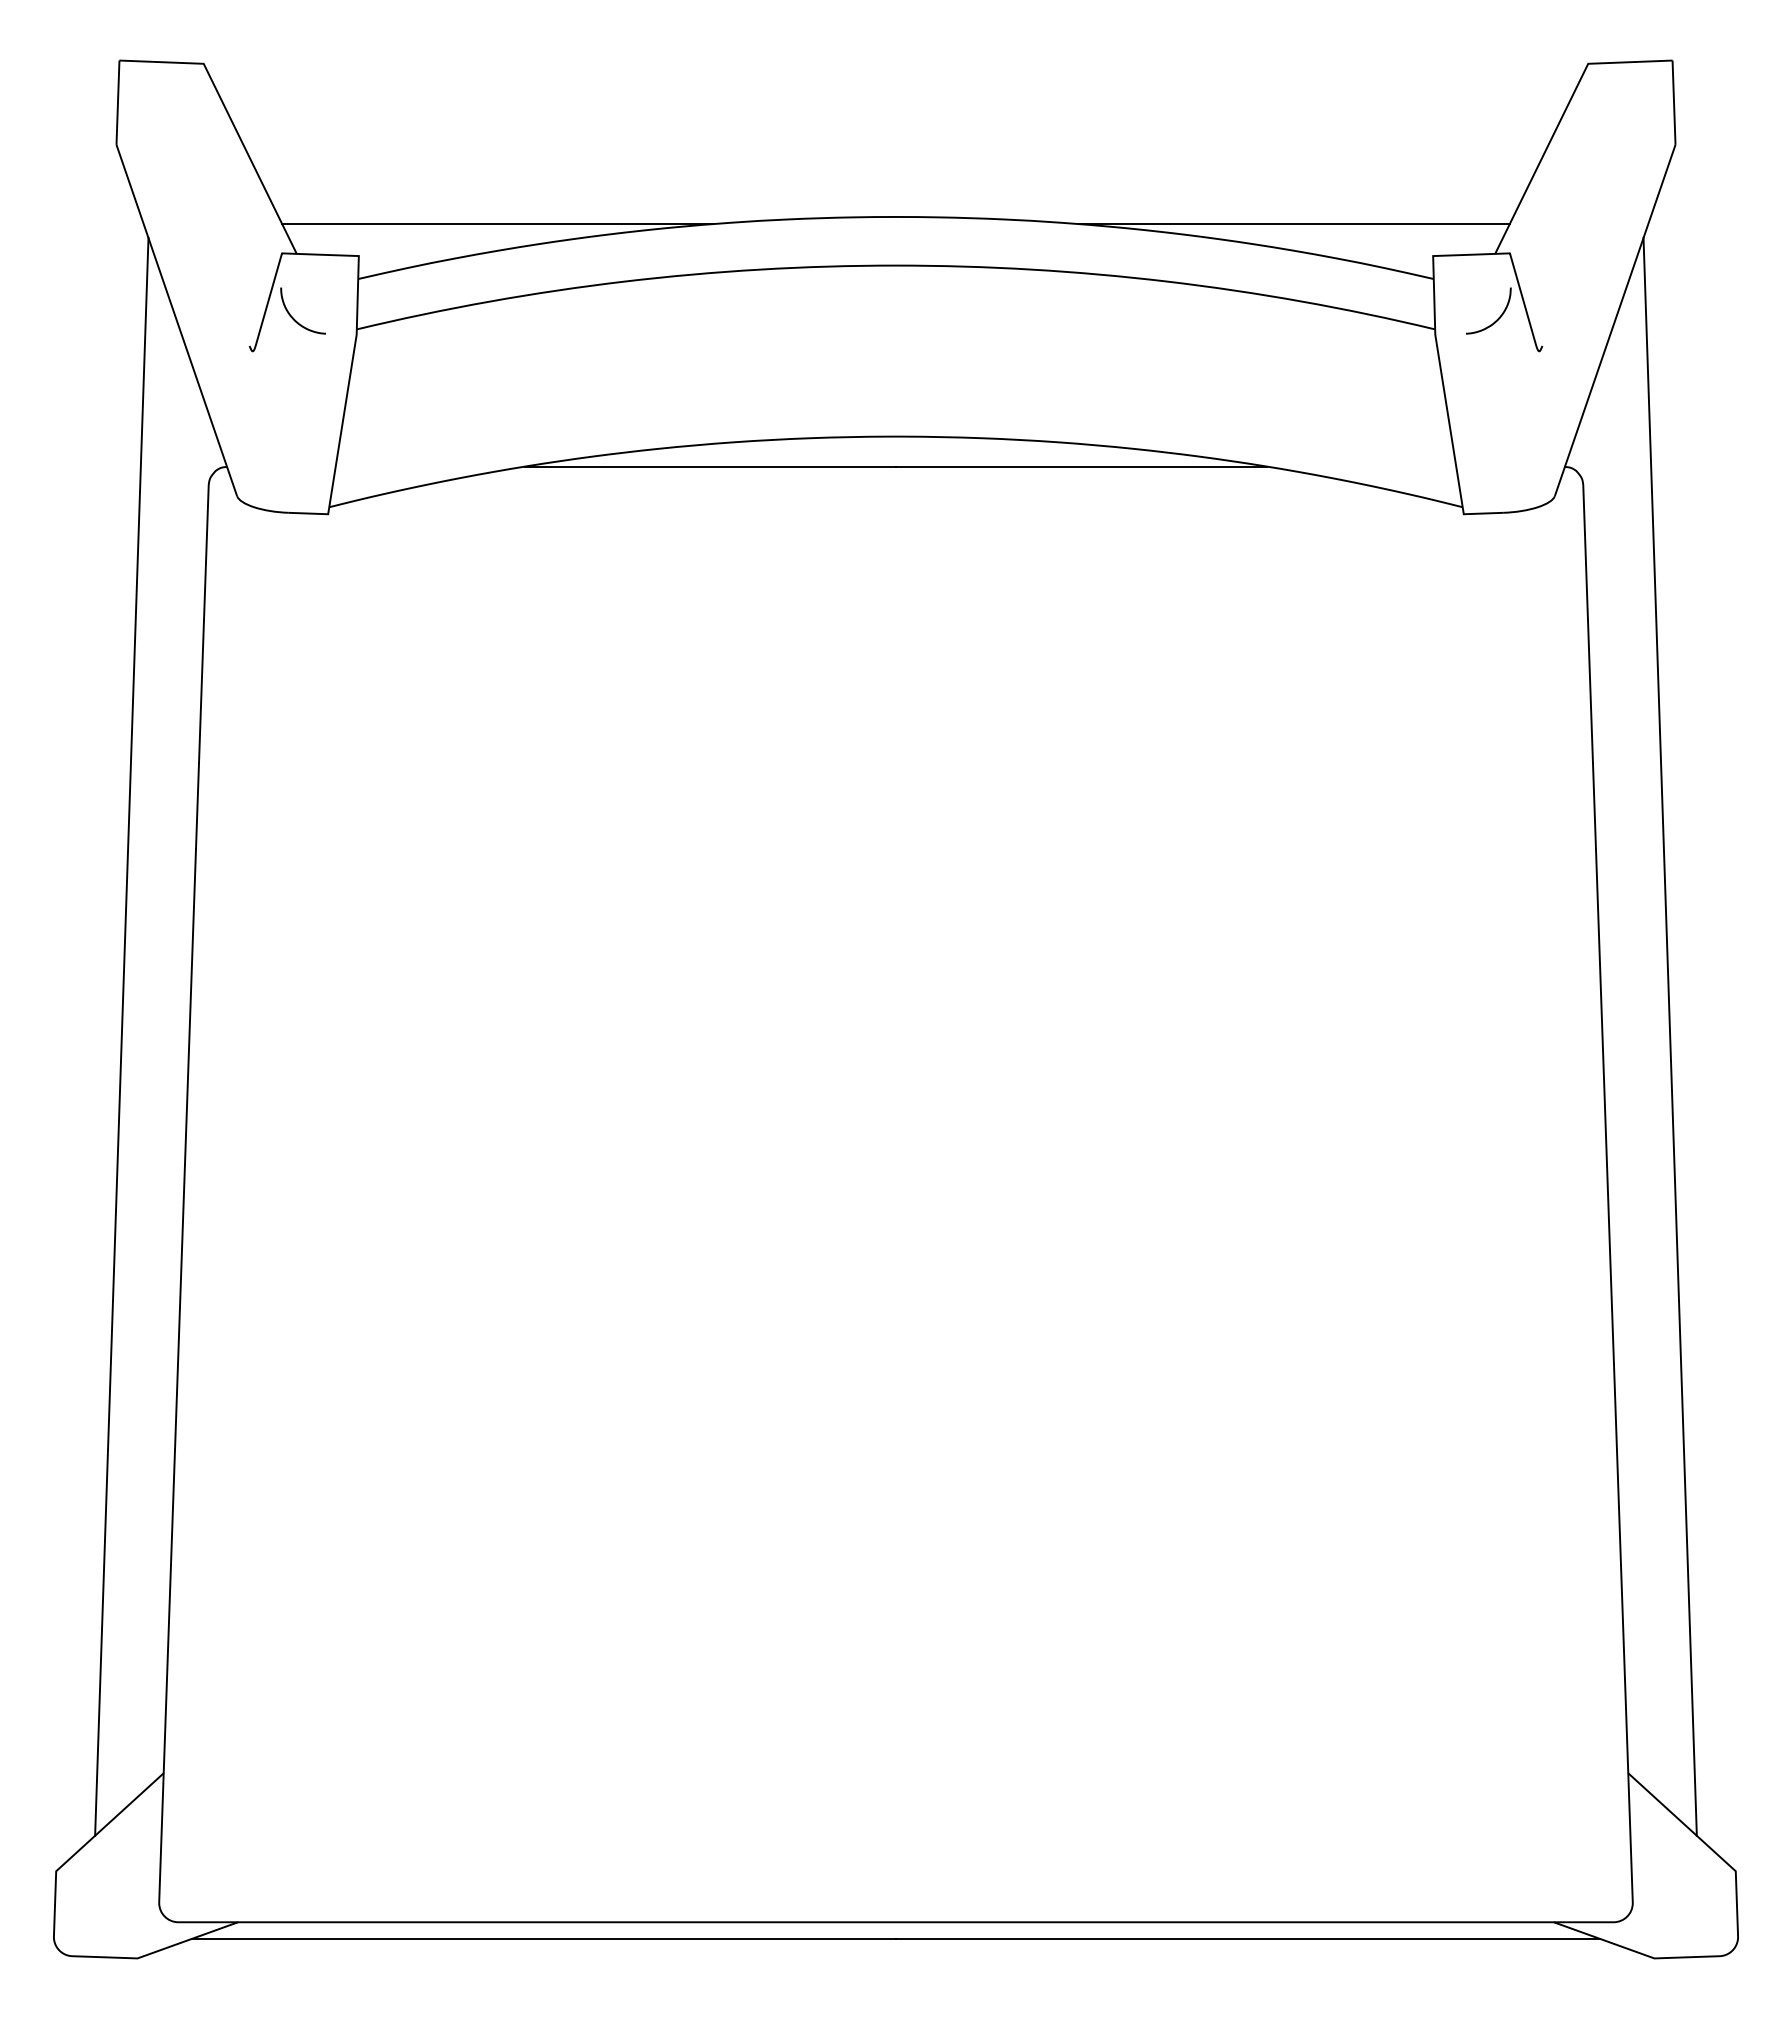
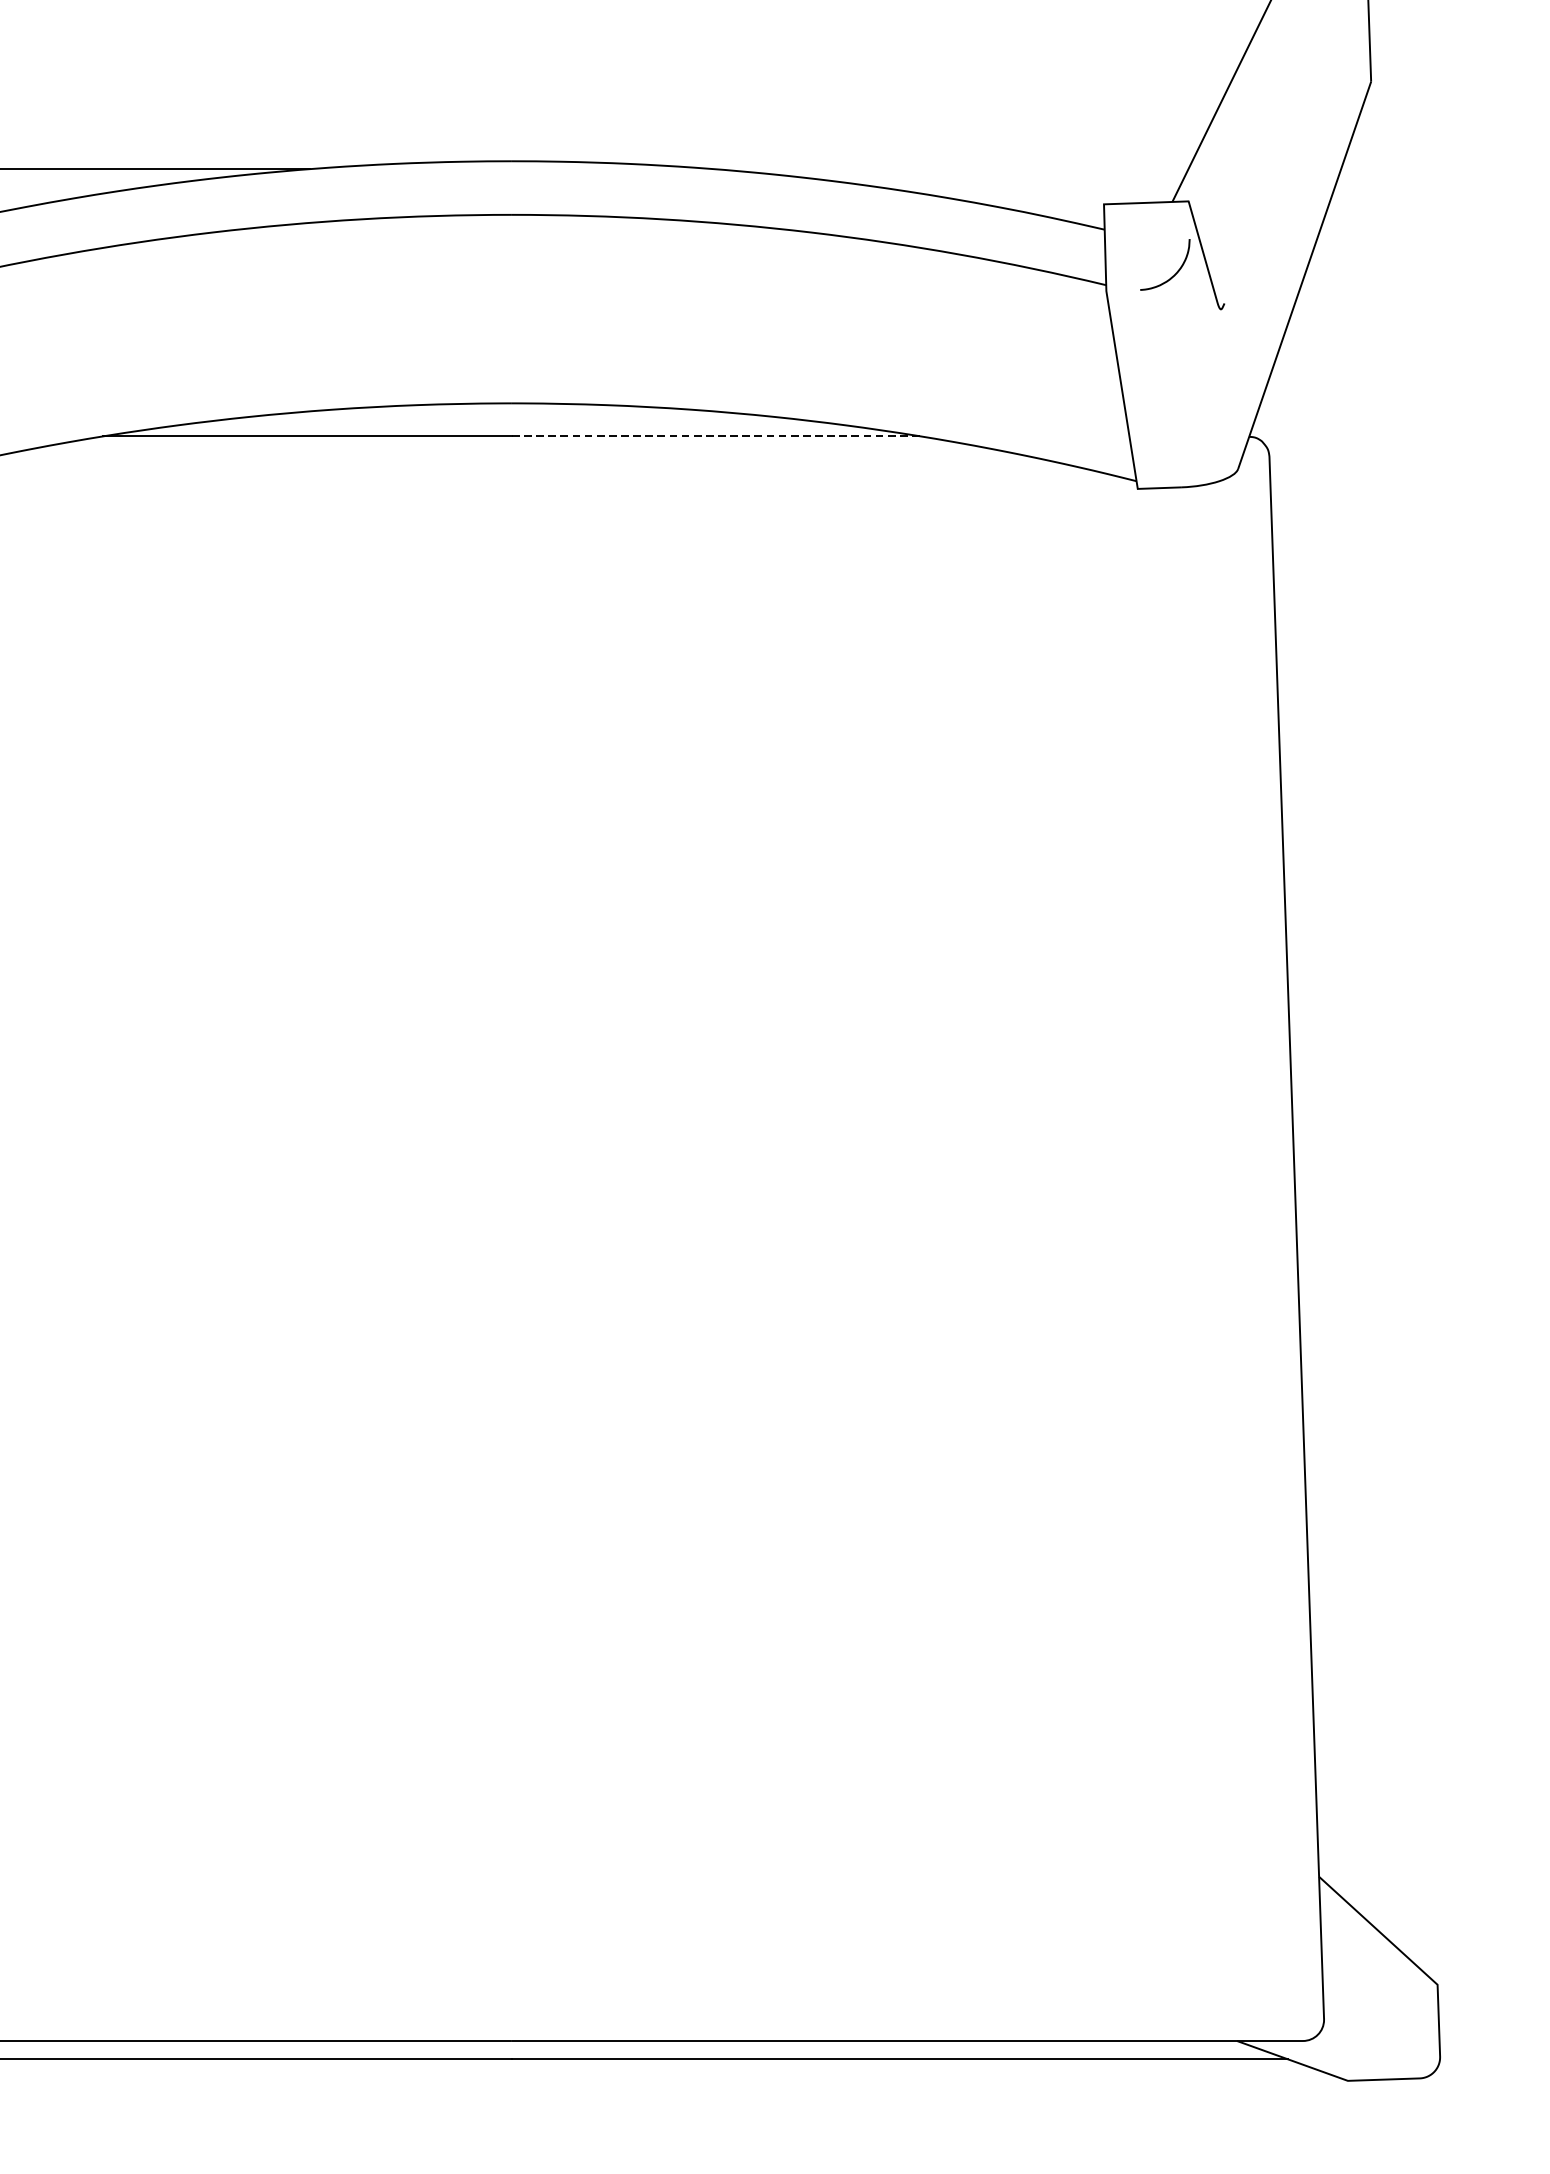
line: (1293, 224) -> (950, 169), removed
line: (1082, 466) -> (717, 436), solid -> dashed
line: (1669, 1036) -> (1364, 1064), removed

